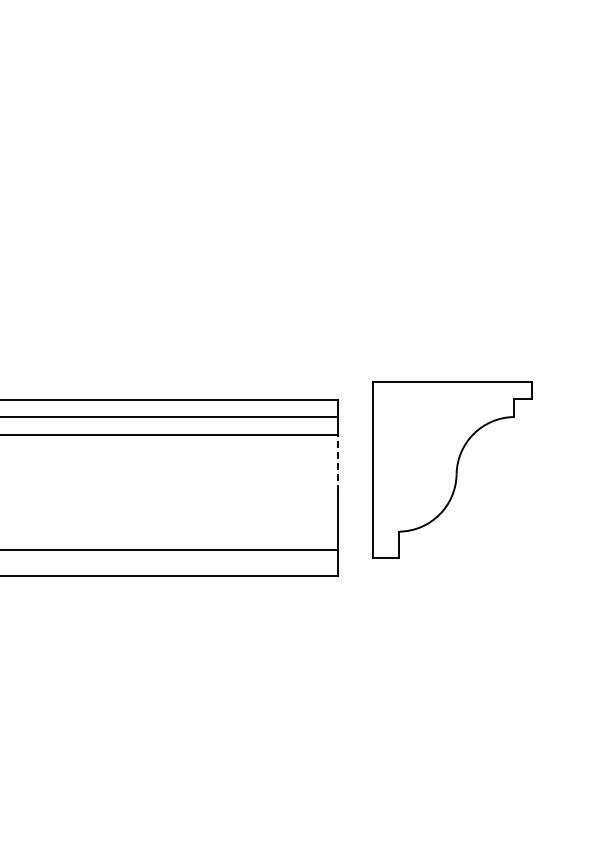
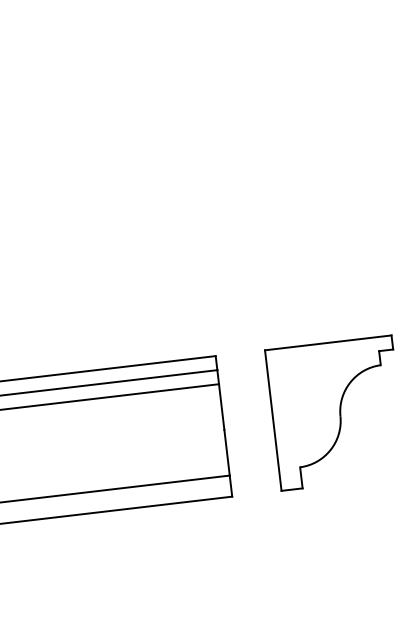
line: (337, 463) -> (221, 406), dashed -> solid
part: (452, 469) -> (336, 412), moved

